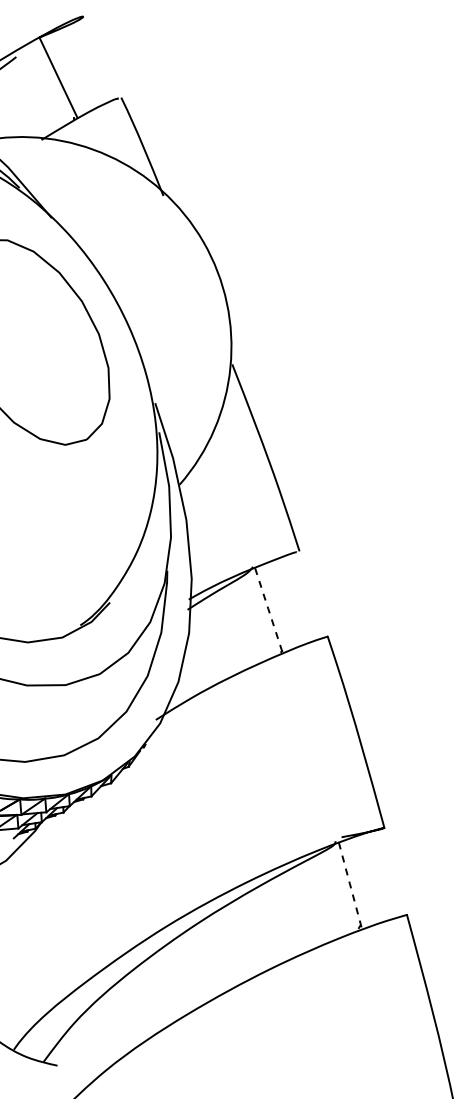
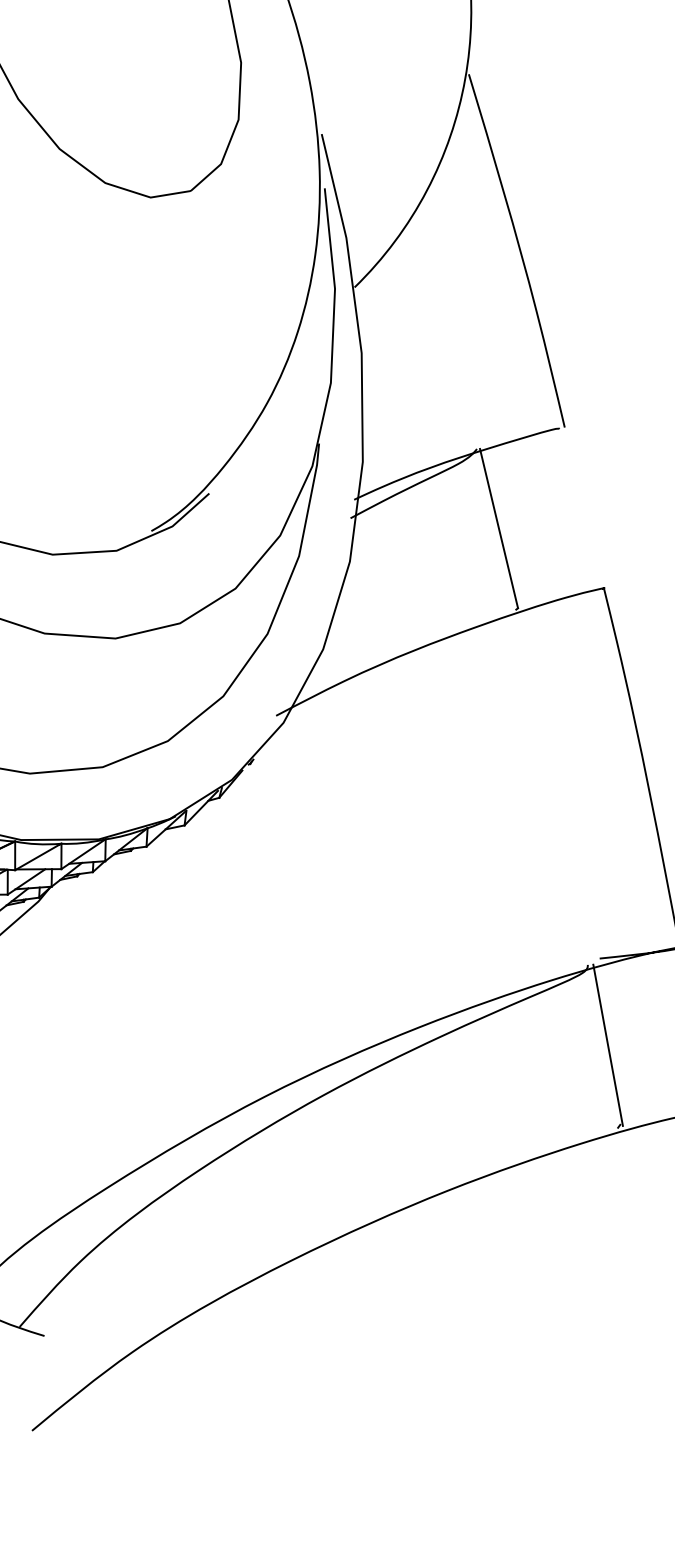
line: (268, 608) -> (499, 527), dashed -> solid
line: (349, 883) -> (607, 1044), dashed -> solid

